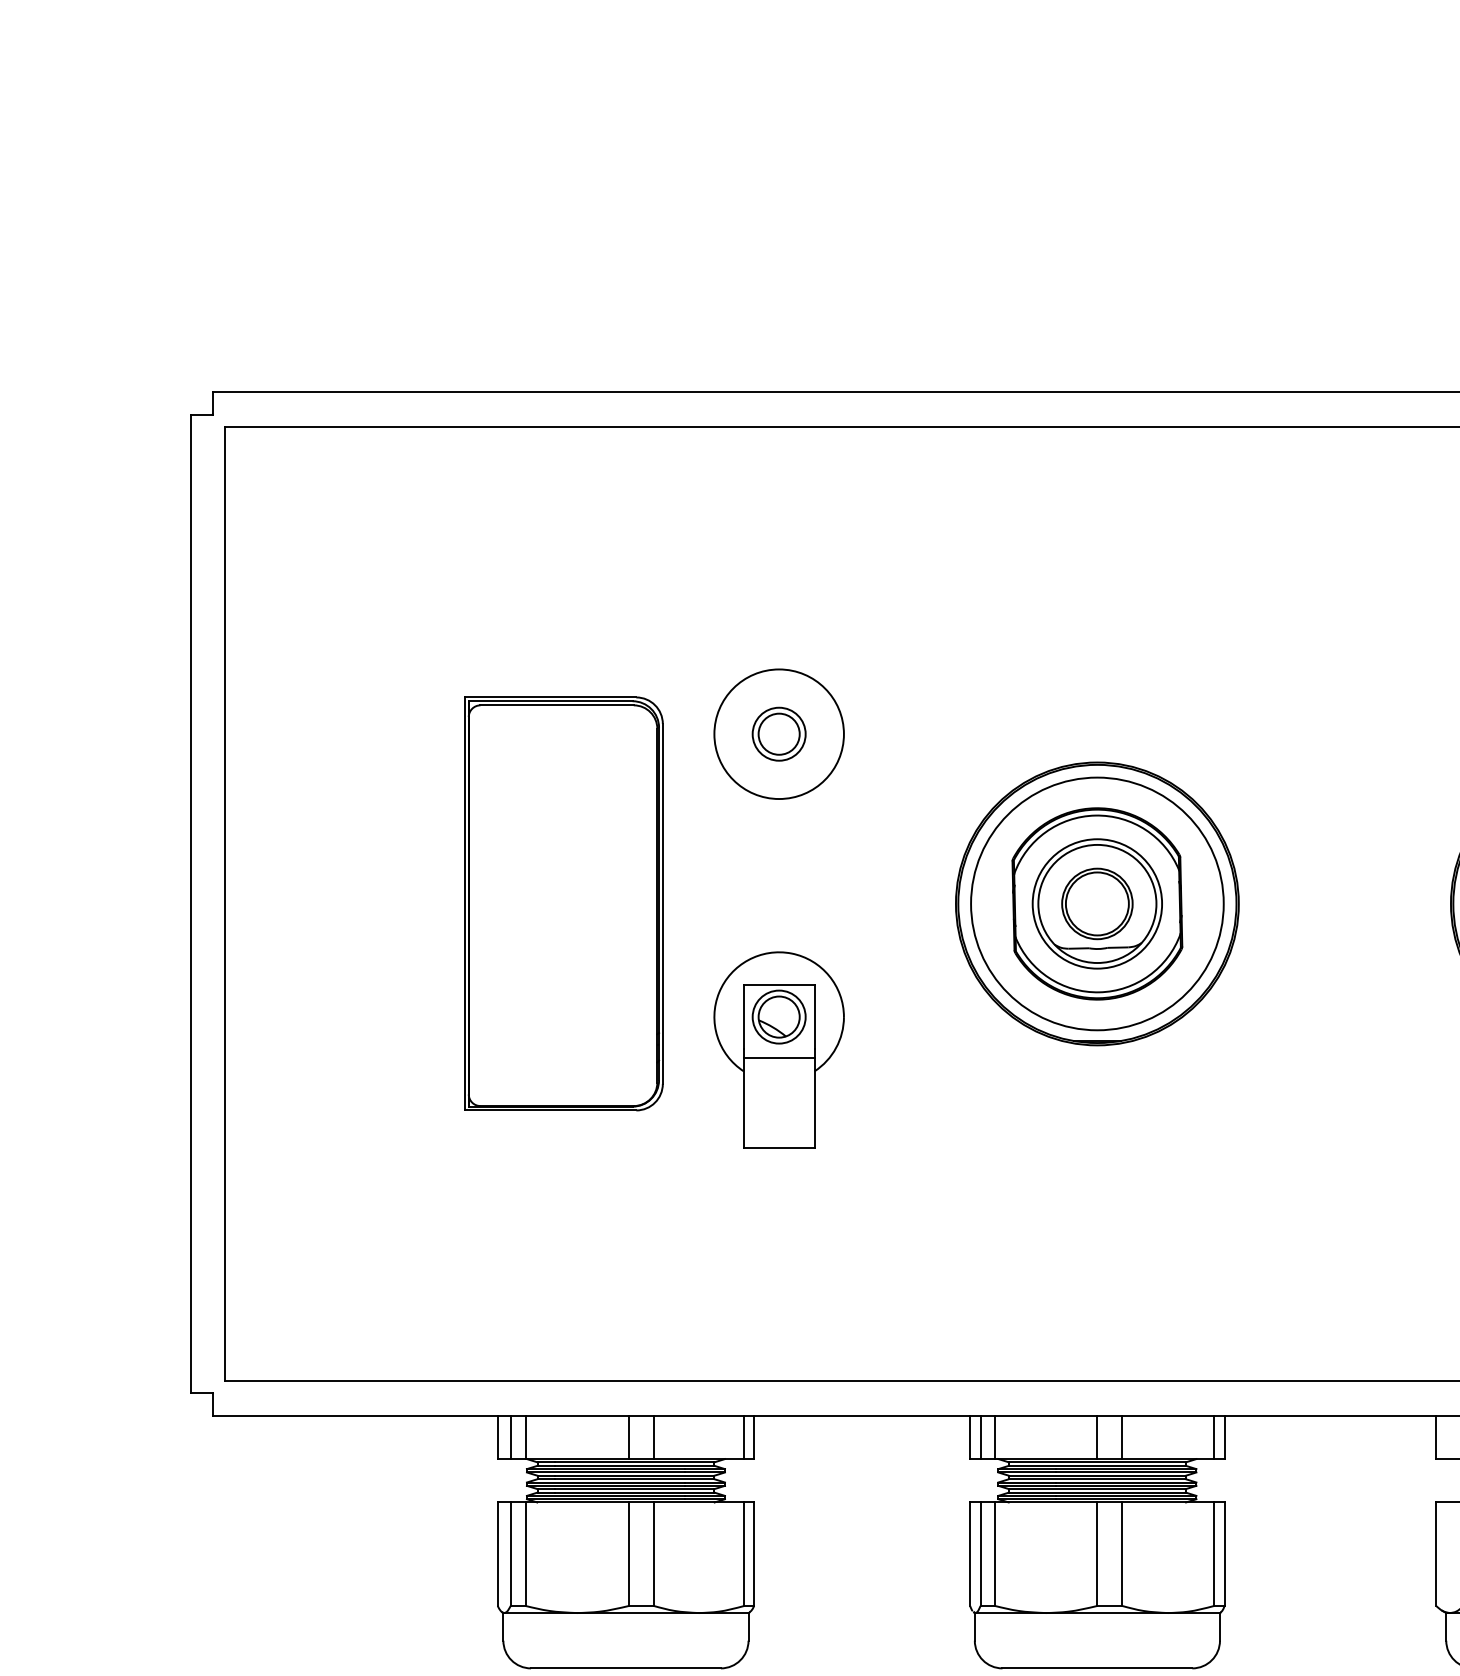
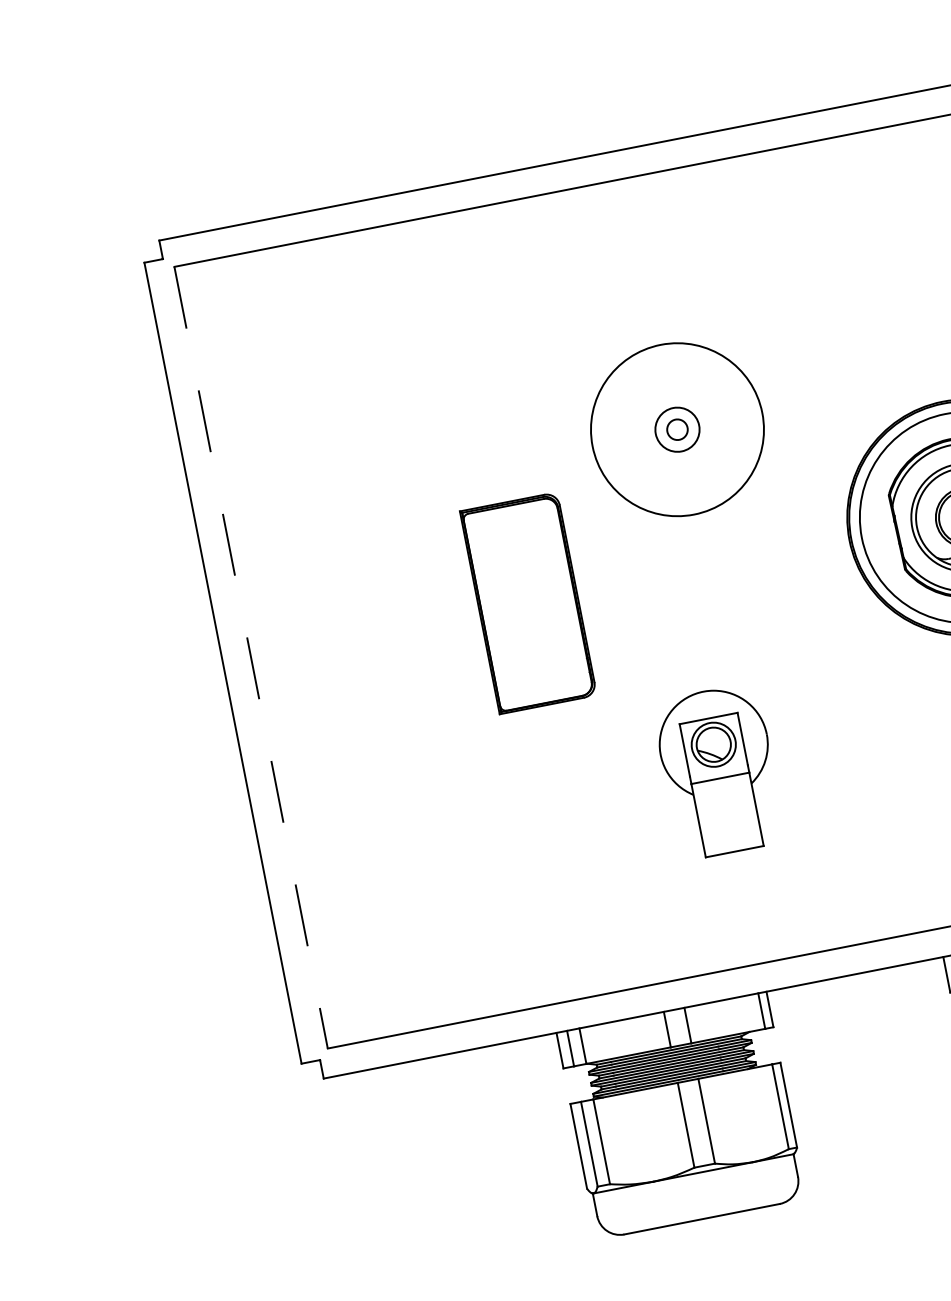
circle: (778, 733) -> (676, 429), size x0.6
circle: (778, 734) -> (676, 430), size x1.6
part: (563, 903) -> (528, 602), size x0.6
line: (225, 904) -> (251, 658), solid -> dashed
part: (778, 1049) -> (718, 771), moved

